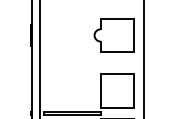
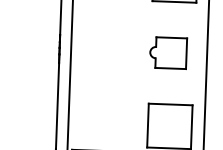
part: (113, 35) -> (167, 53), size x0.7

